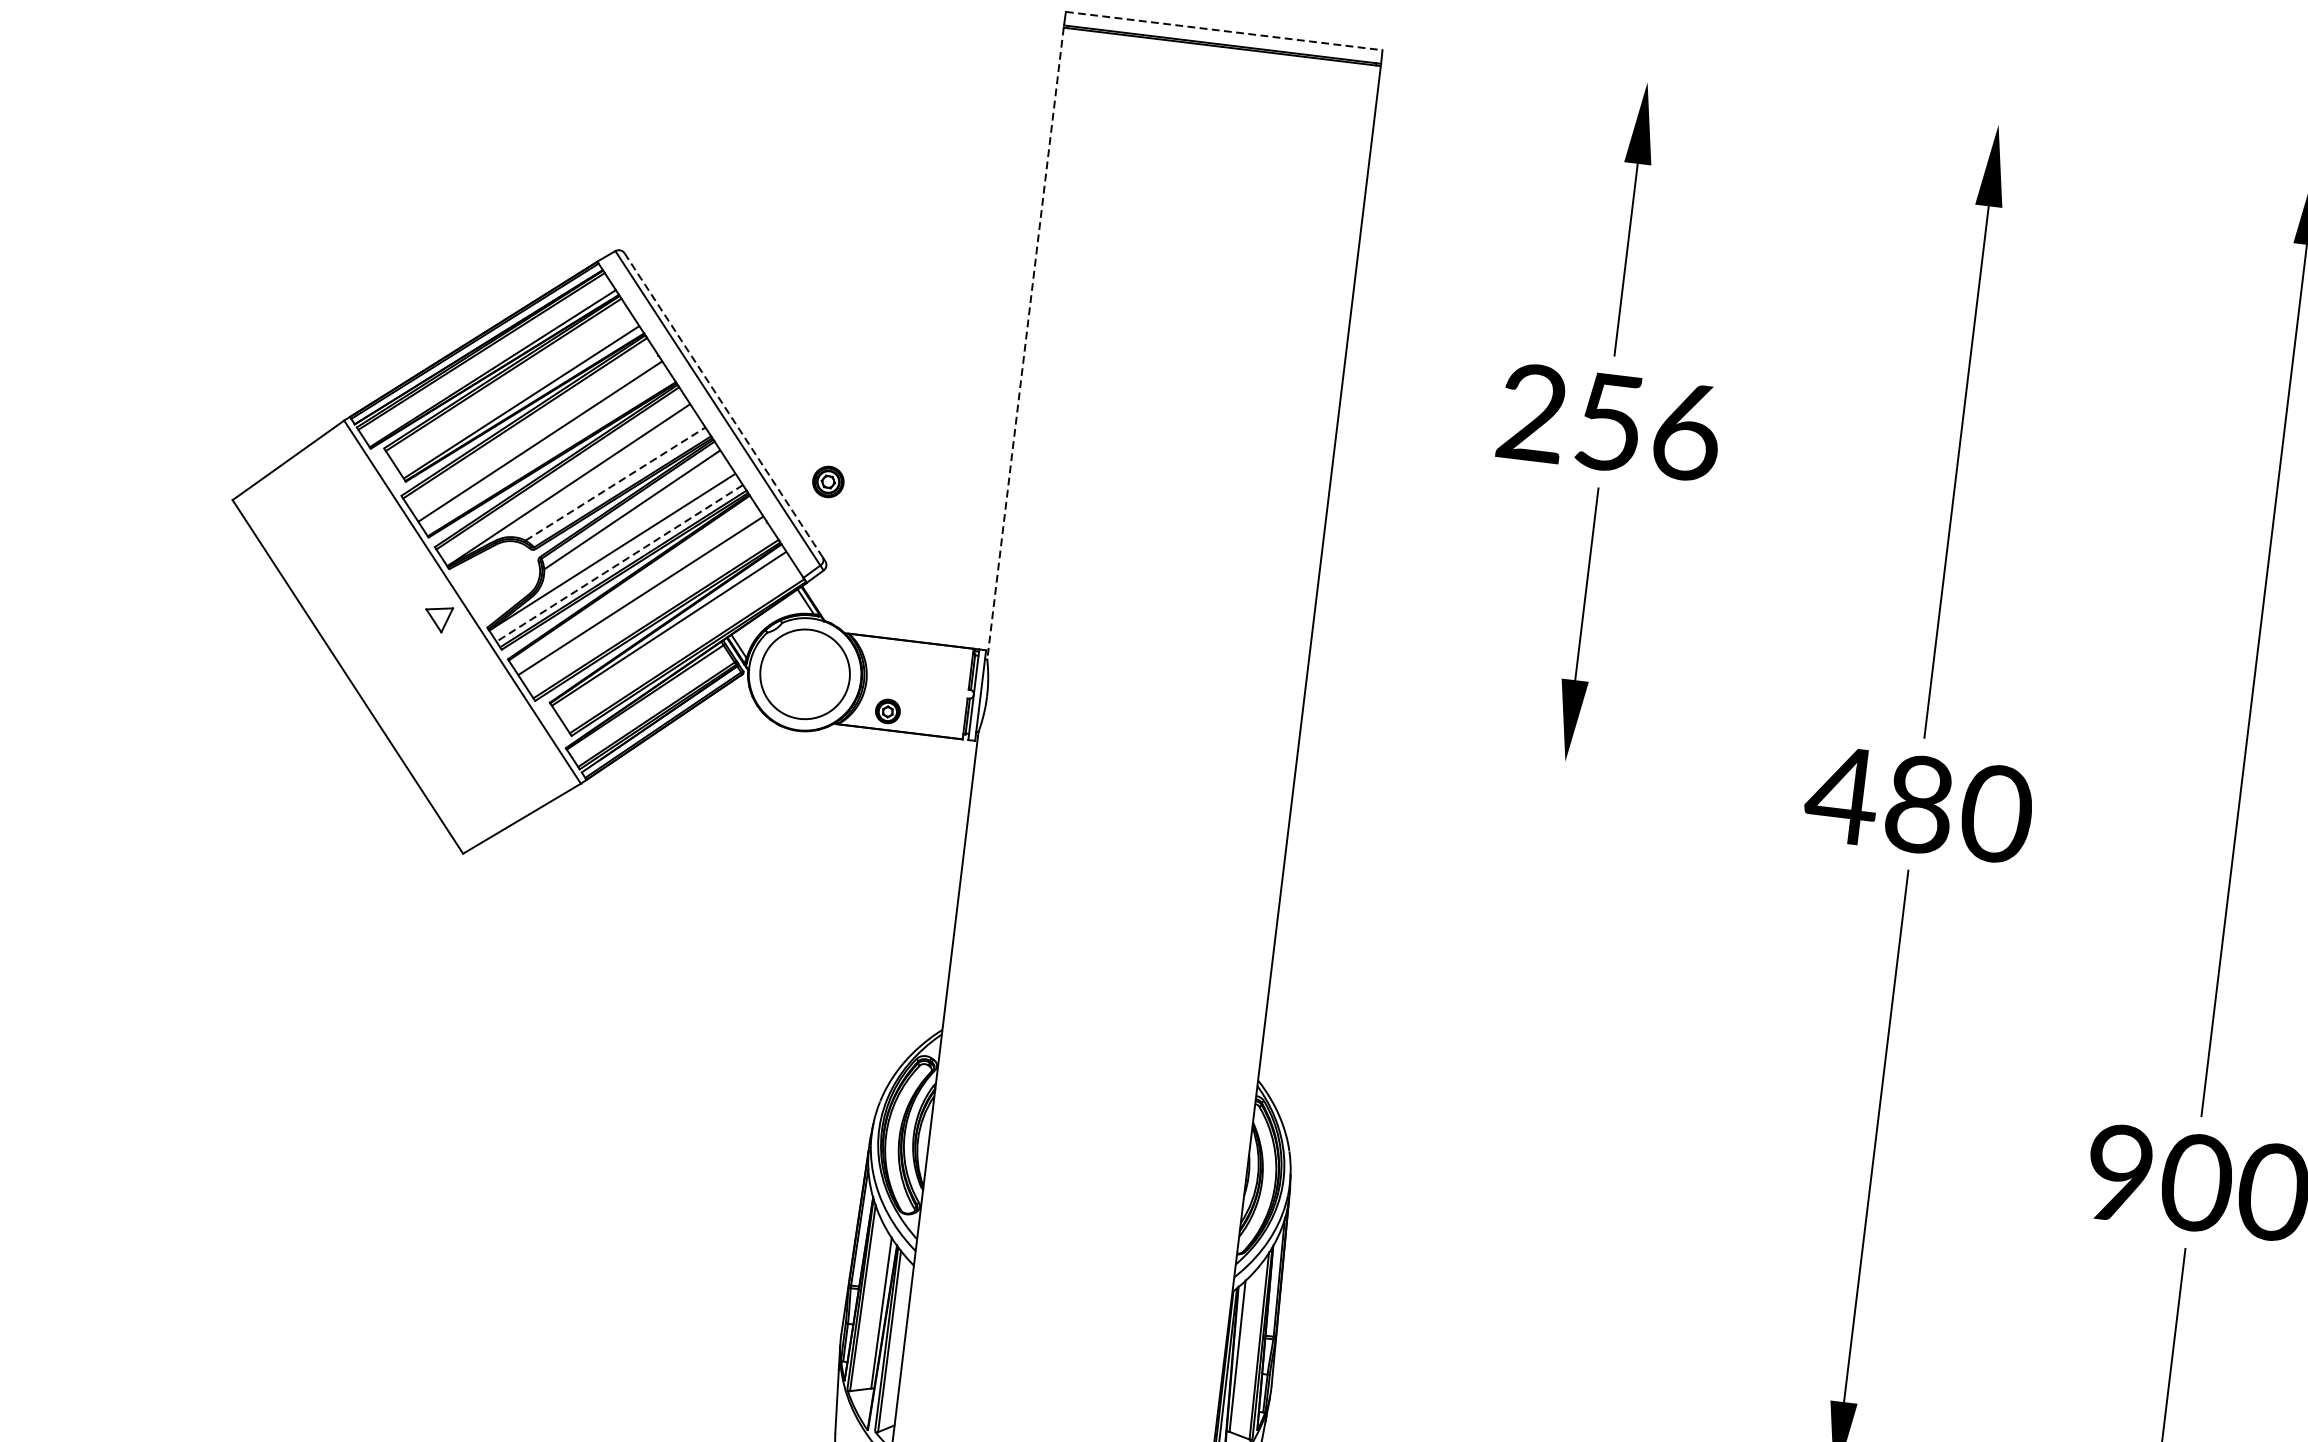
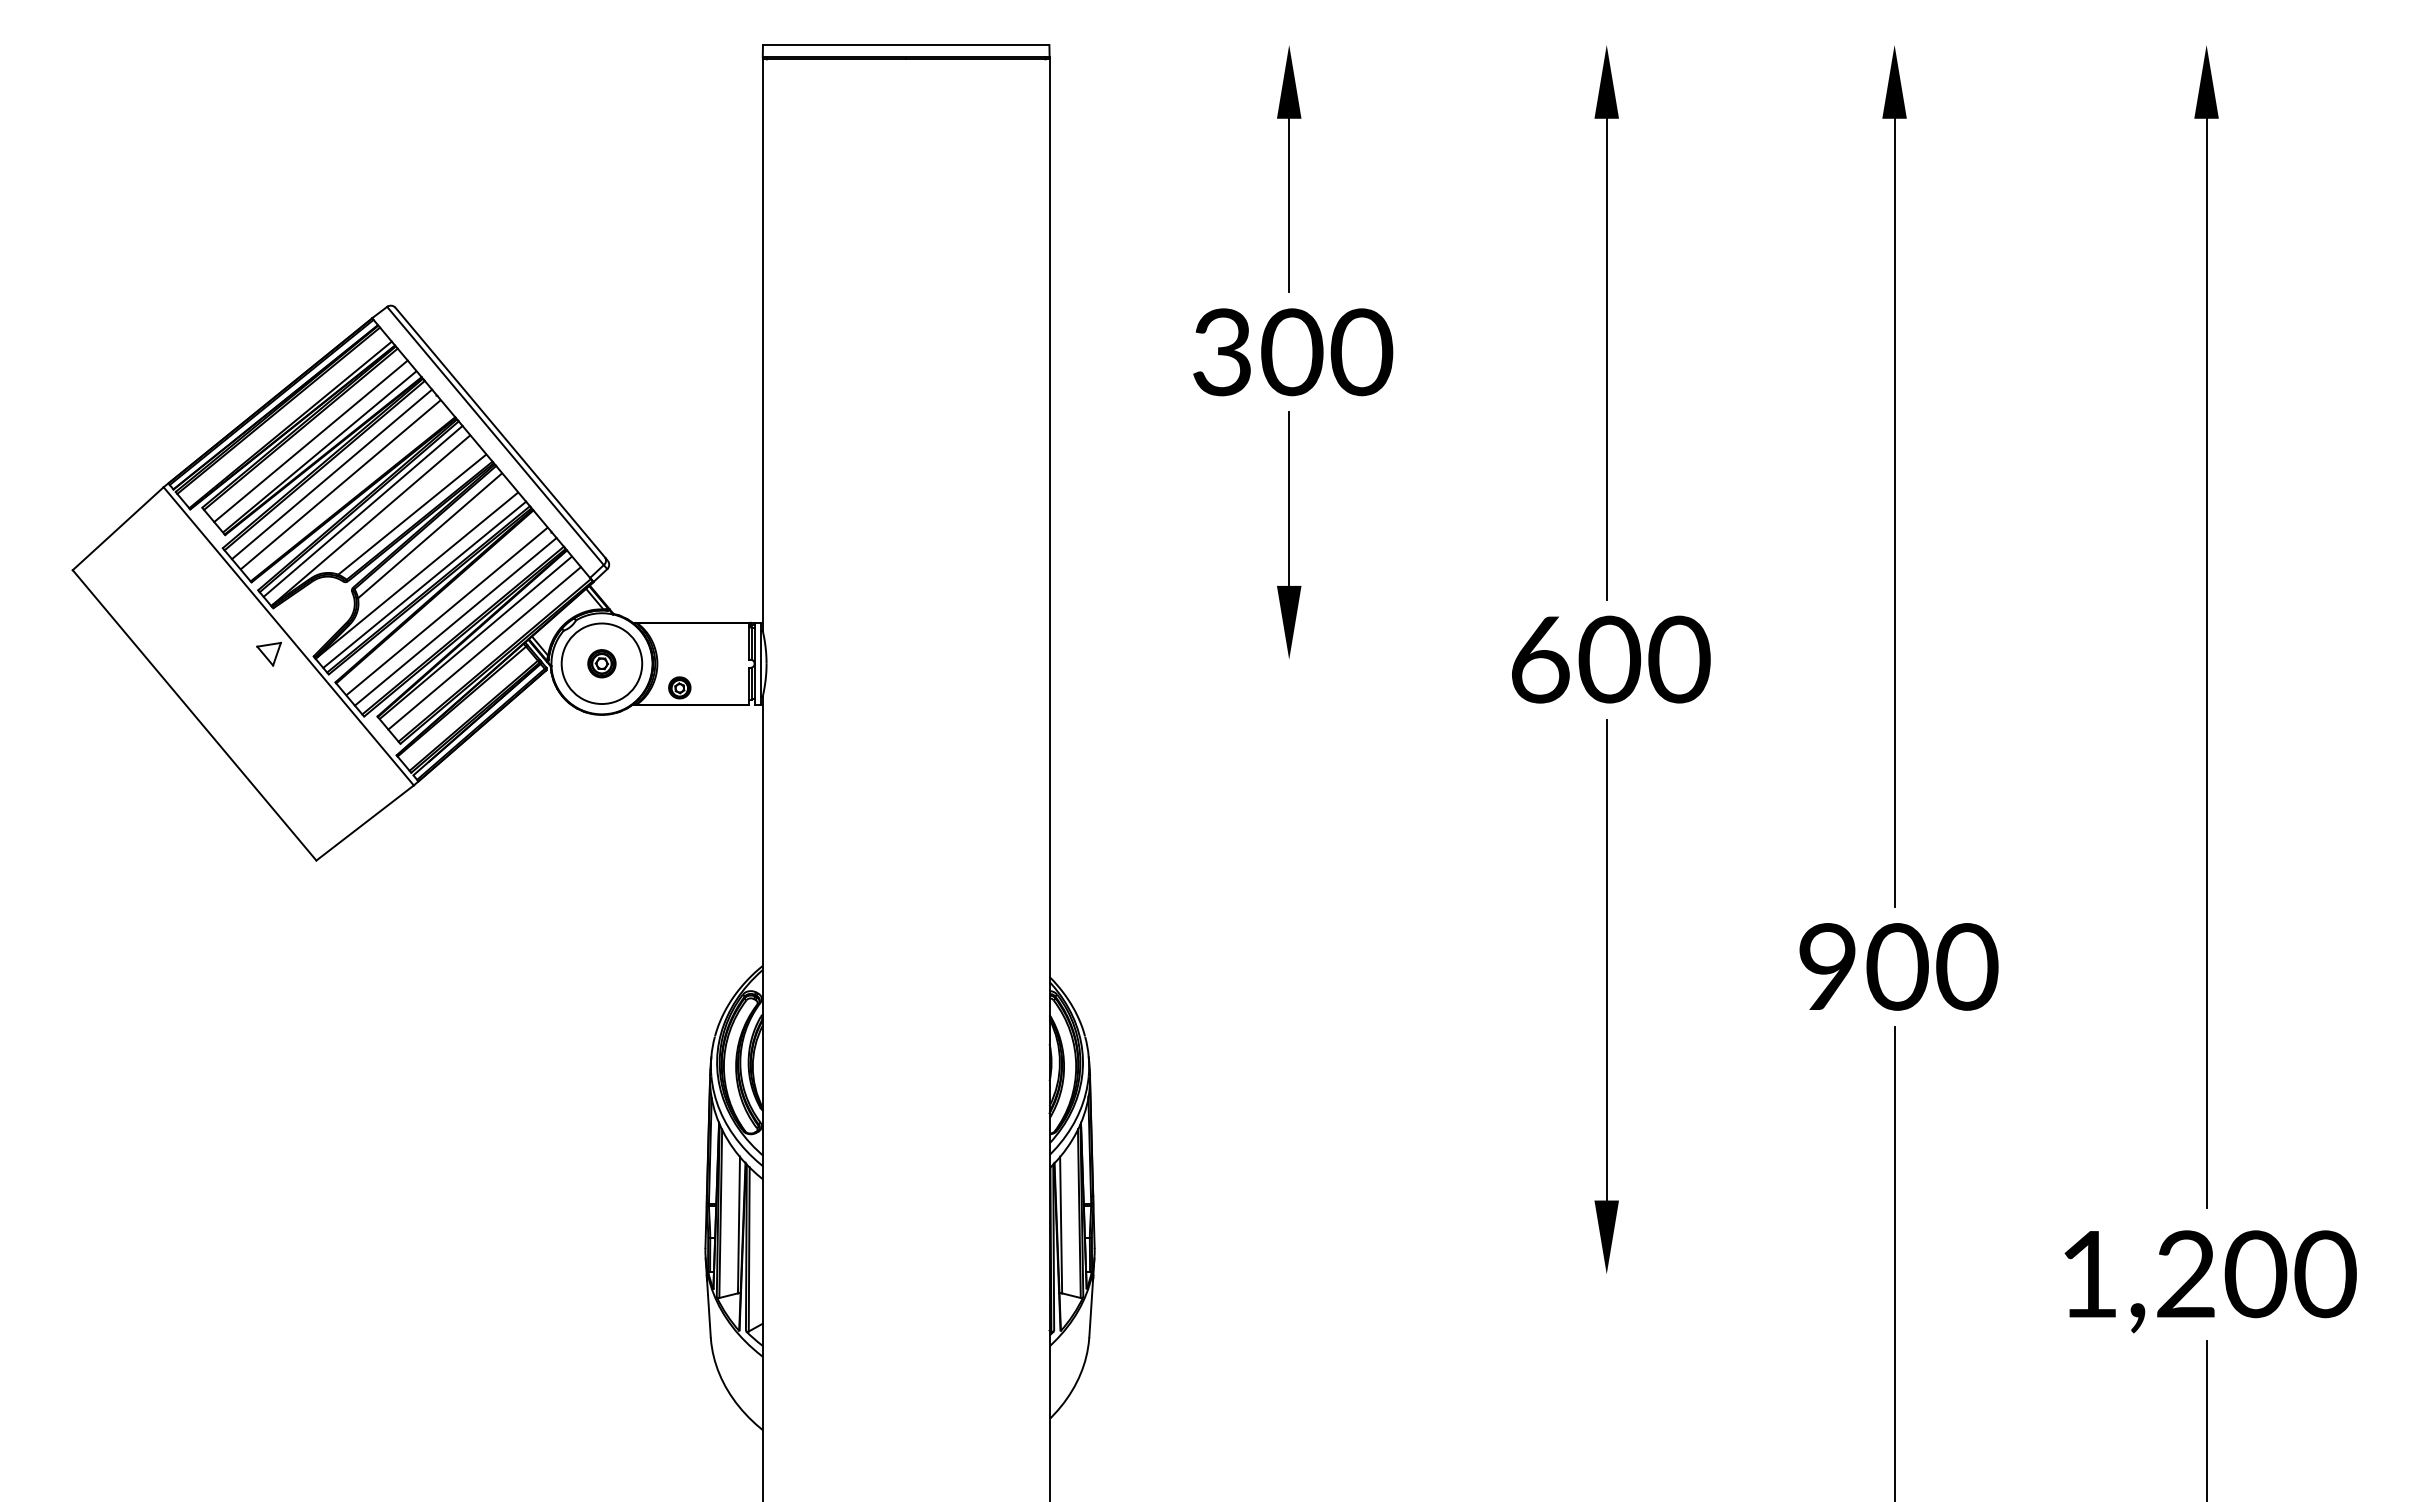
line: (1224, 31) -> (906, 45), dashed -> solid
line: (1025, 344) -> (762, 345), dashed -> solid
line: (512, 389) -> (310, 441), added
line: (723, 406) -> (500, 433), dashed -> solid
text: (1611, 422) -> (1293, 352), 256 -> 300
line: (532, 429) -> (332, 474), added
line: (560, 472) -> (362, 510), added
part: (827, 481) -> (601, 663), moved
line: (614, 483) -> (411, 514), dashed -> solid
line: (619, 564) -> (424, 585), dashed -> solid
line: (648, 608) -> (455, 621), added
line: (677, 641) -> (484, 648), added
text: (1879, 799) -> (1573, 659), 480 -> 600

